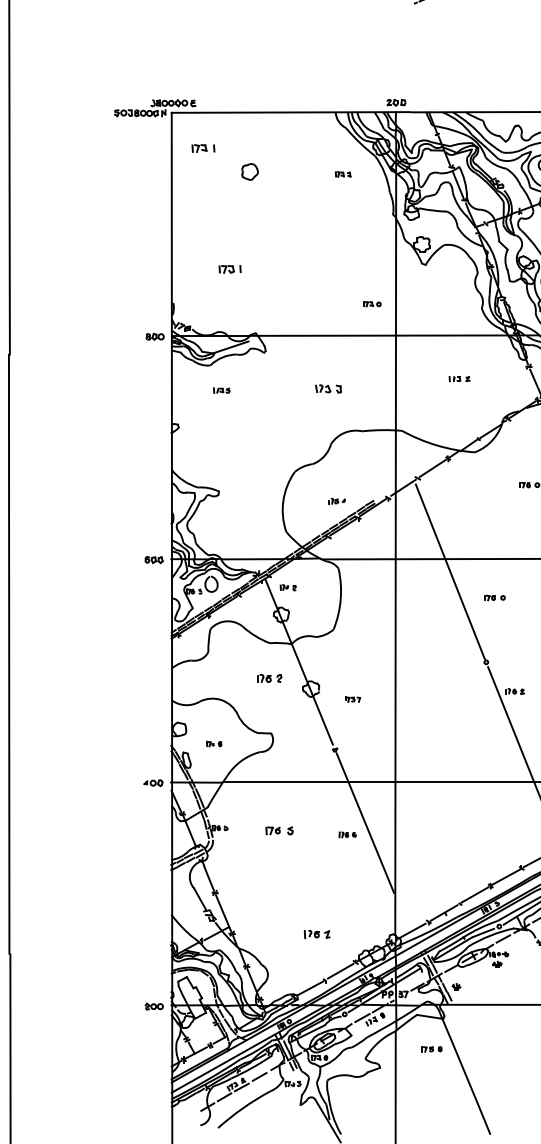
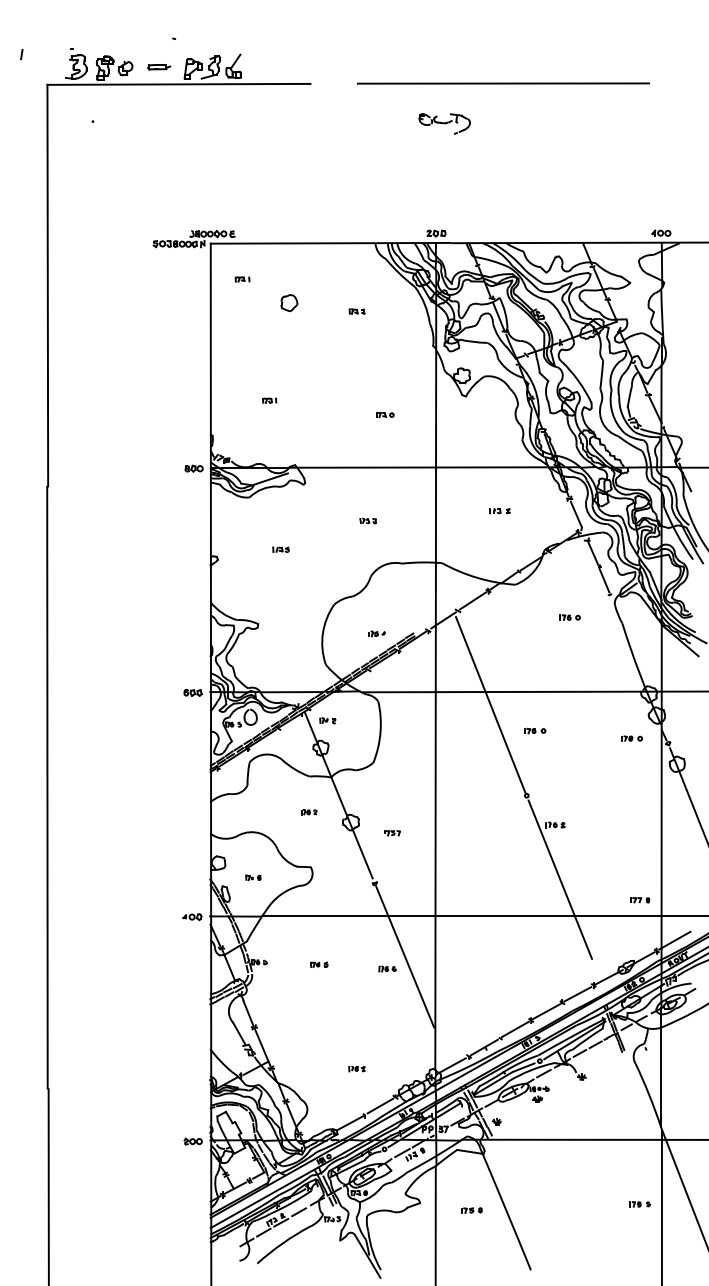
part: (203, 148) -> (242, 279), size x0.62
part: (342, 174) -> (356, 311), moved
part: (230, 268) -> (269, 400), size x0.62
part: (372, 304) -> (385, 415), moved
part: (327, 388) -> (367, 520), size x0.62
part: (221, 390) -> (280, 549), moved
part: (270, 679) -> (309, 812), size x0.62
part: (279, 830) -> (319, 964), size x0.62
part: (316, 933) -> (356, 1068), size x0.62
part: (431, 1049) -> (471, 1210), moved

